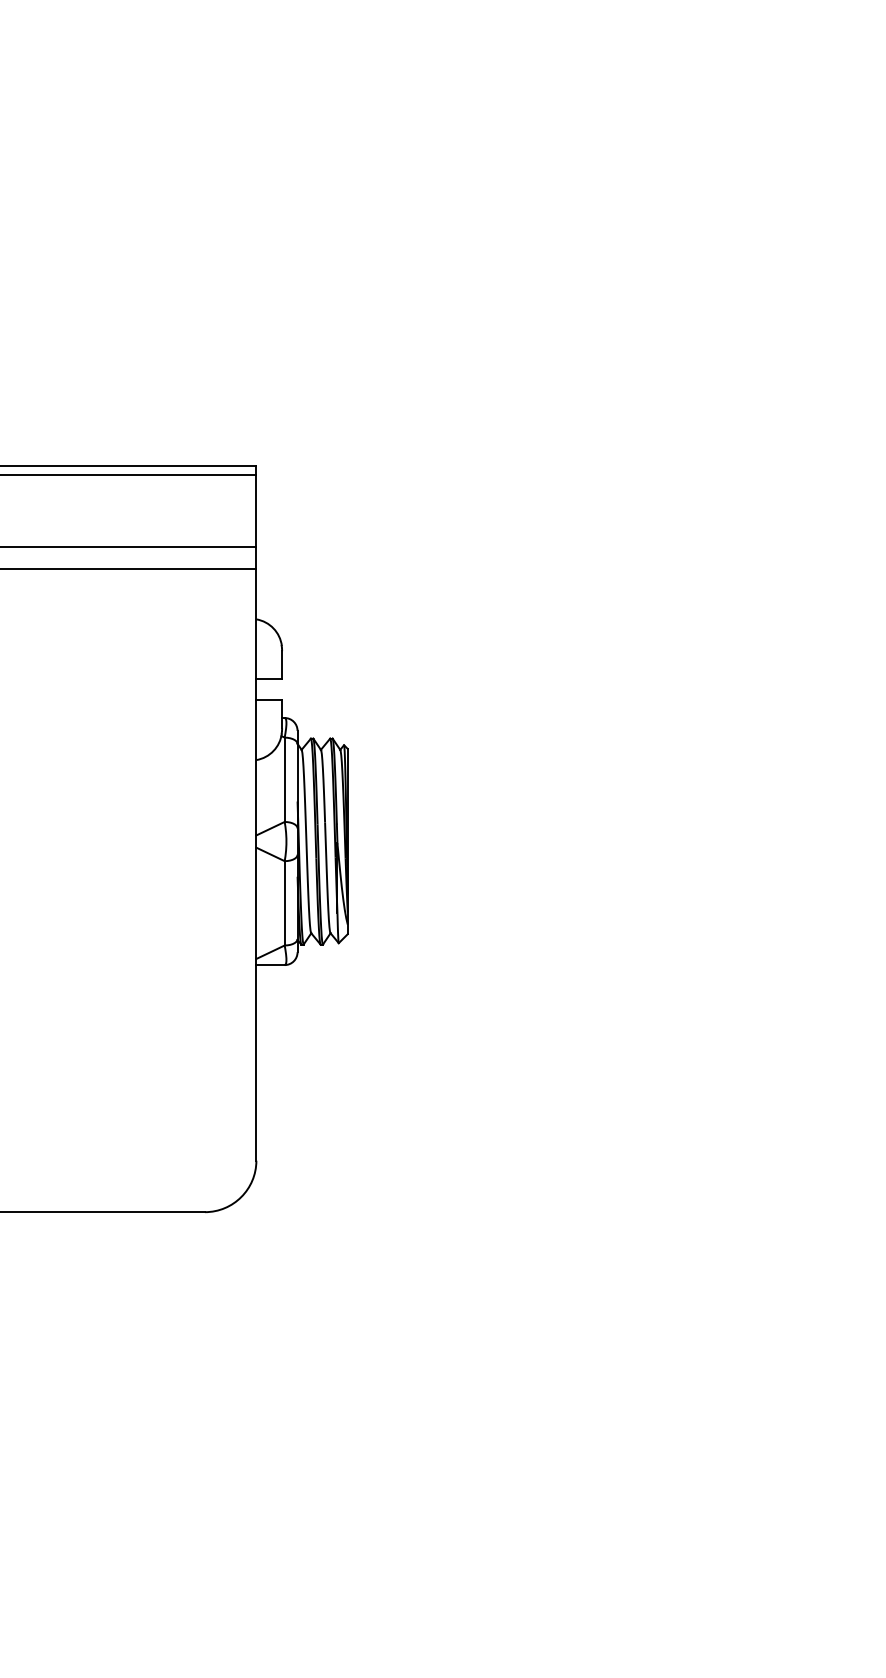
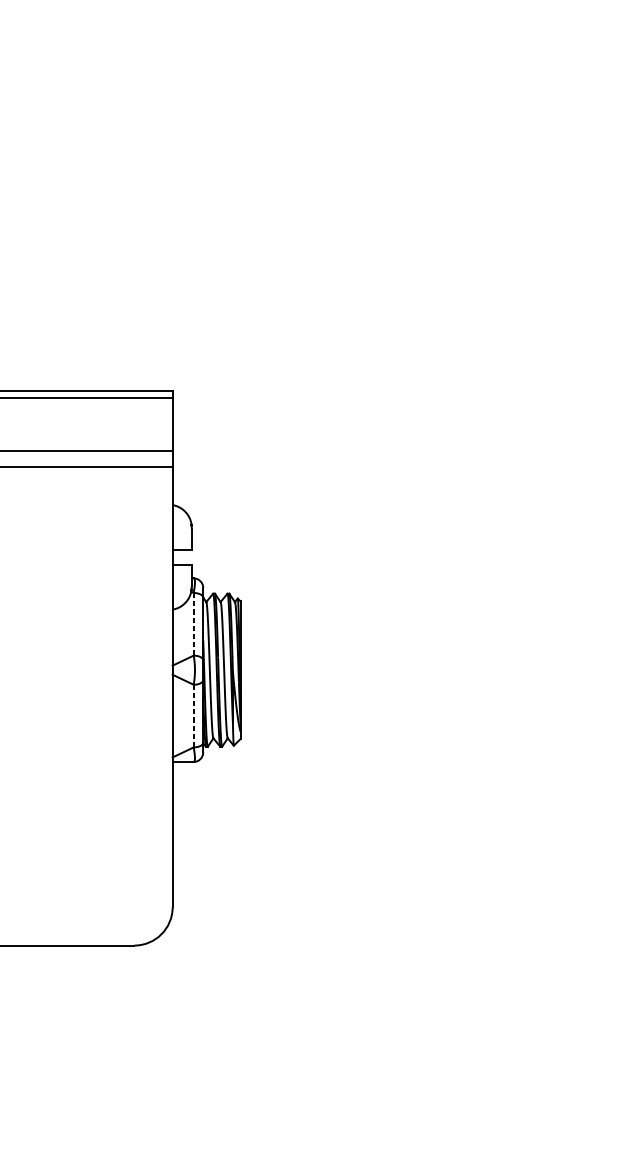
line: (284, 780) -> (193, 624), solid -> dashed
line: (284, 903) -> (193, 716), solid -> dashed

